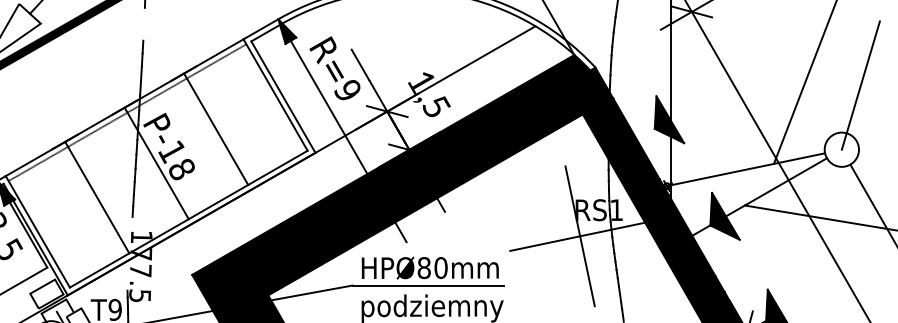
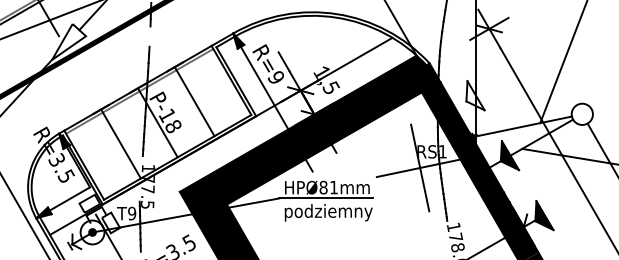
line: (859, 85) -> (593, 74), removed
fill: (669, 119) -> (475, 95), removed
text: (441, 267) -> (334, 187), HPØ80mm -> HPØ81mm

